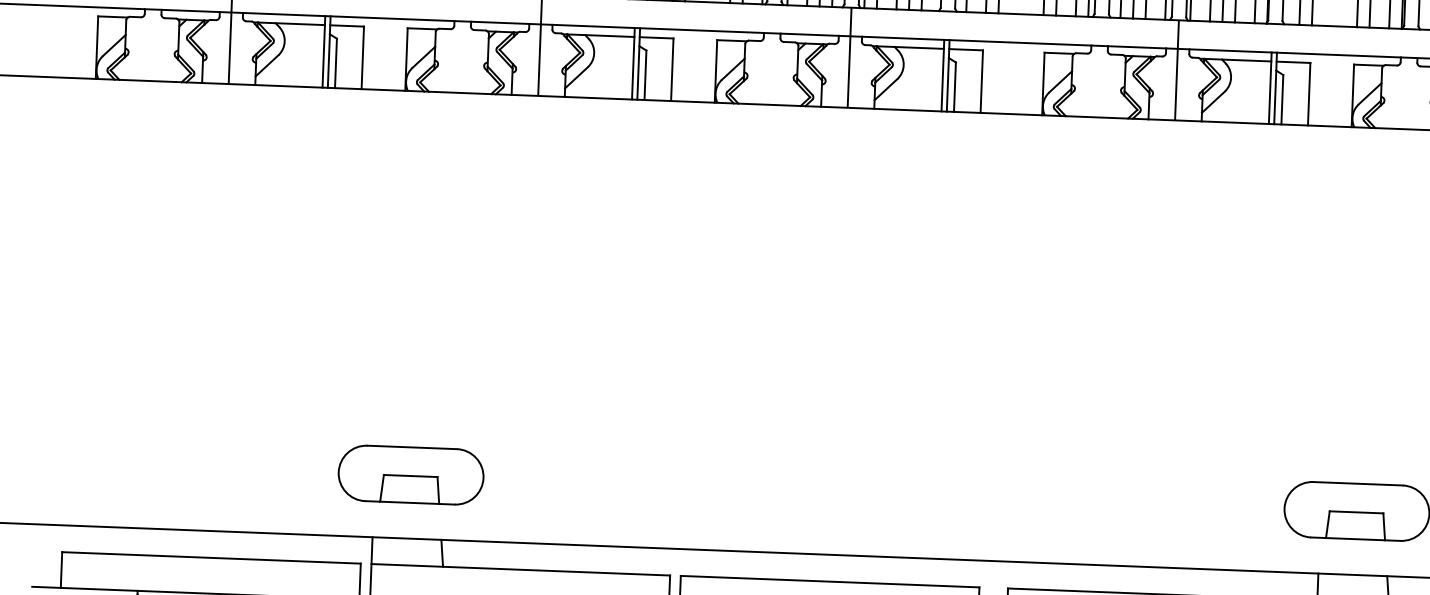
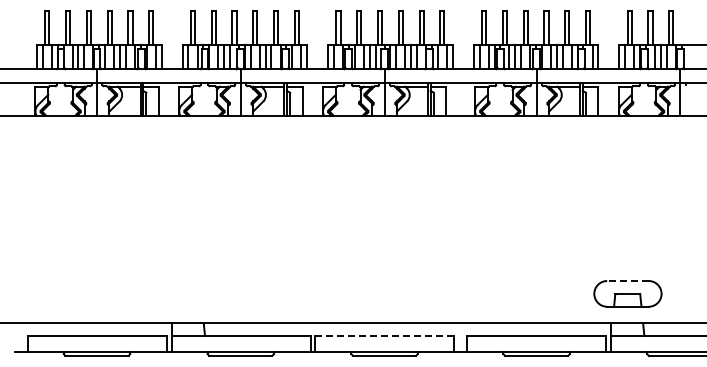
part: (410, 474) -> (188, 293), removed
line: (1357, 484) -> (627, 281), solid -> dashed
line: (829, 580) -> (384, 335), solid -> dashed

